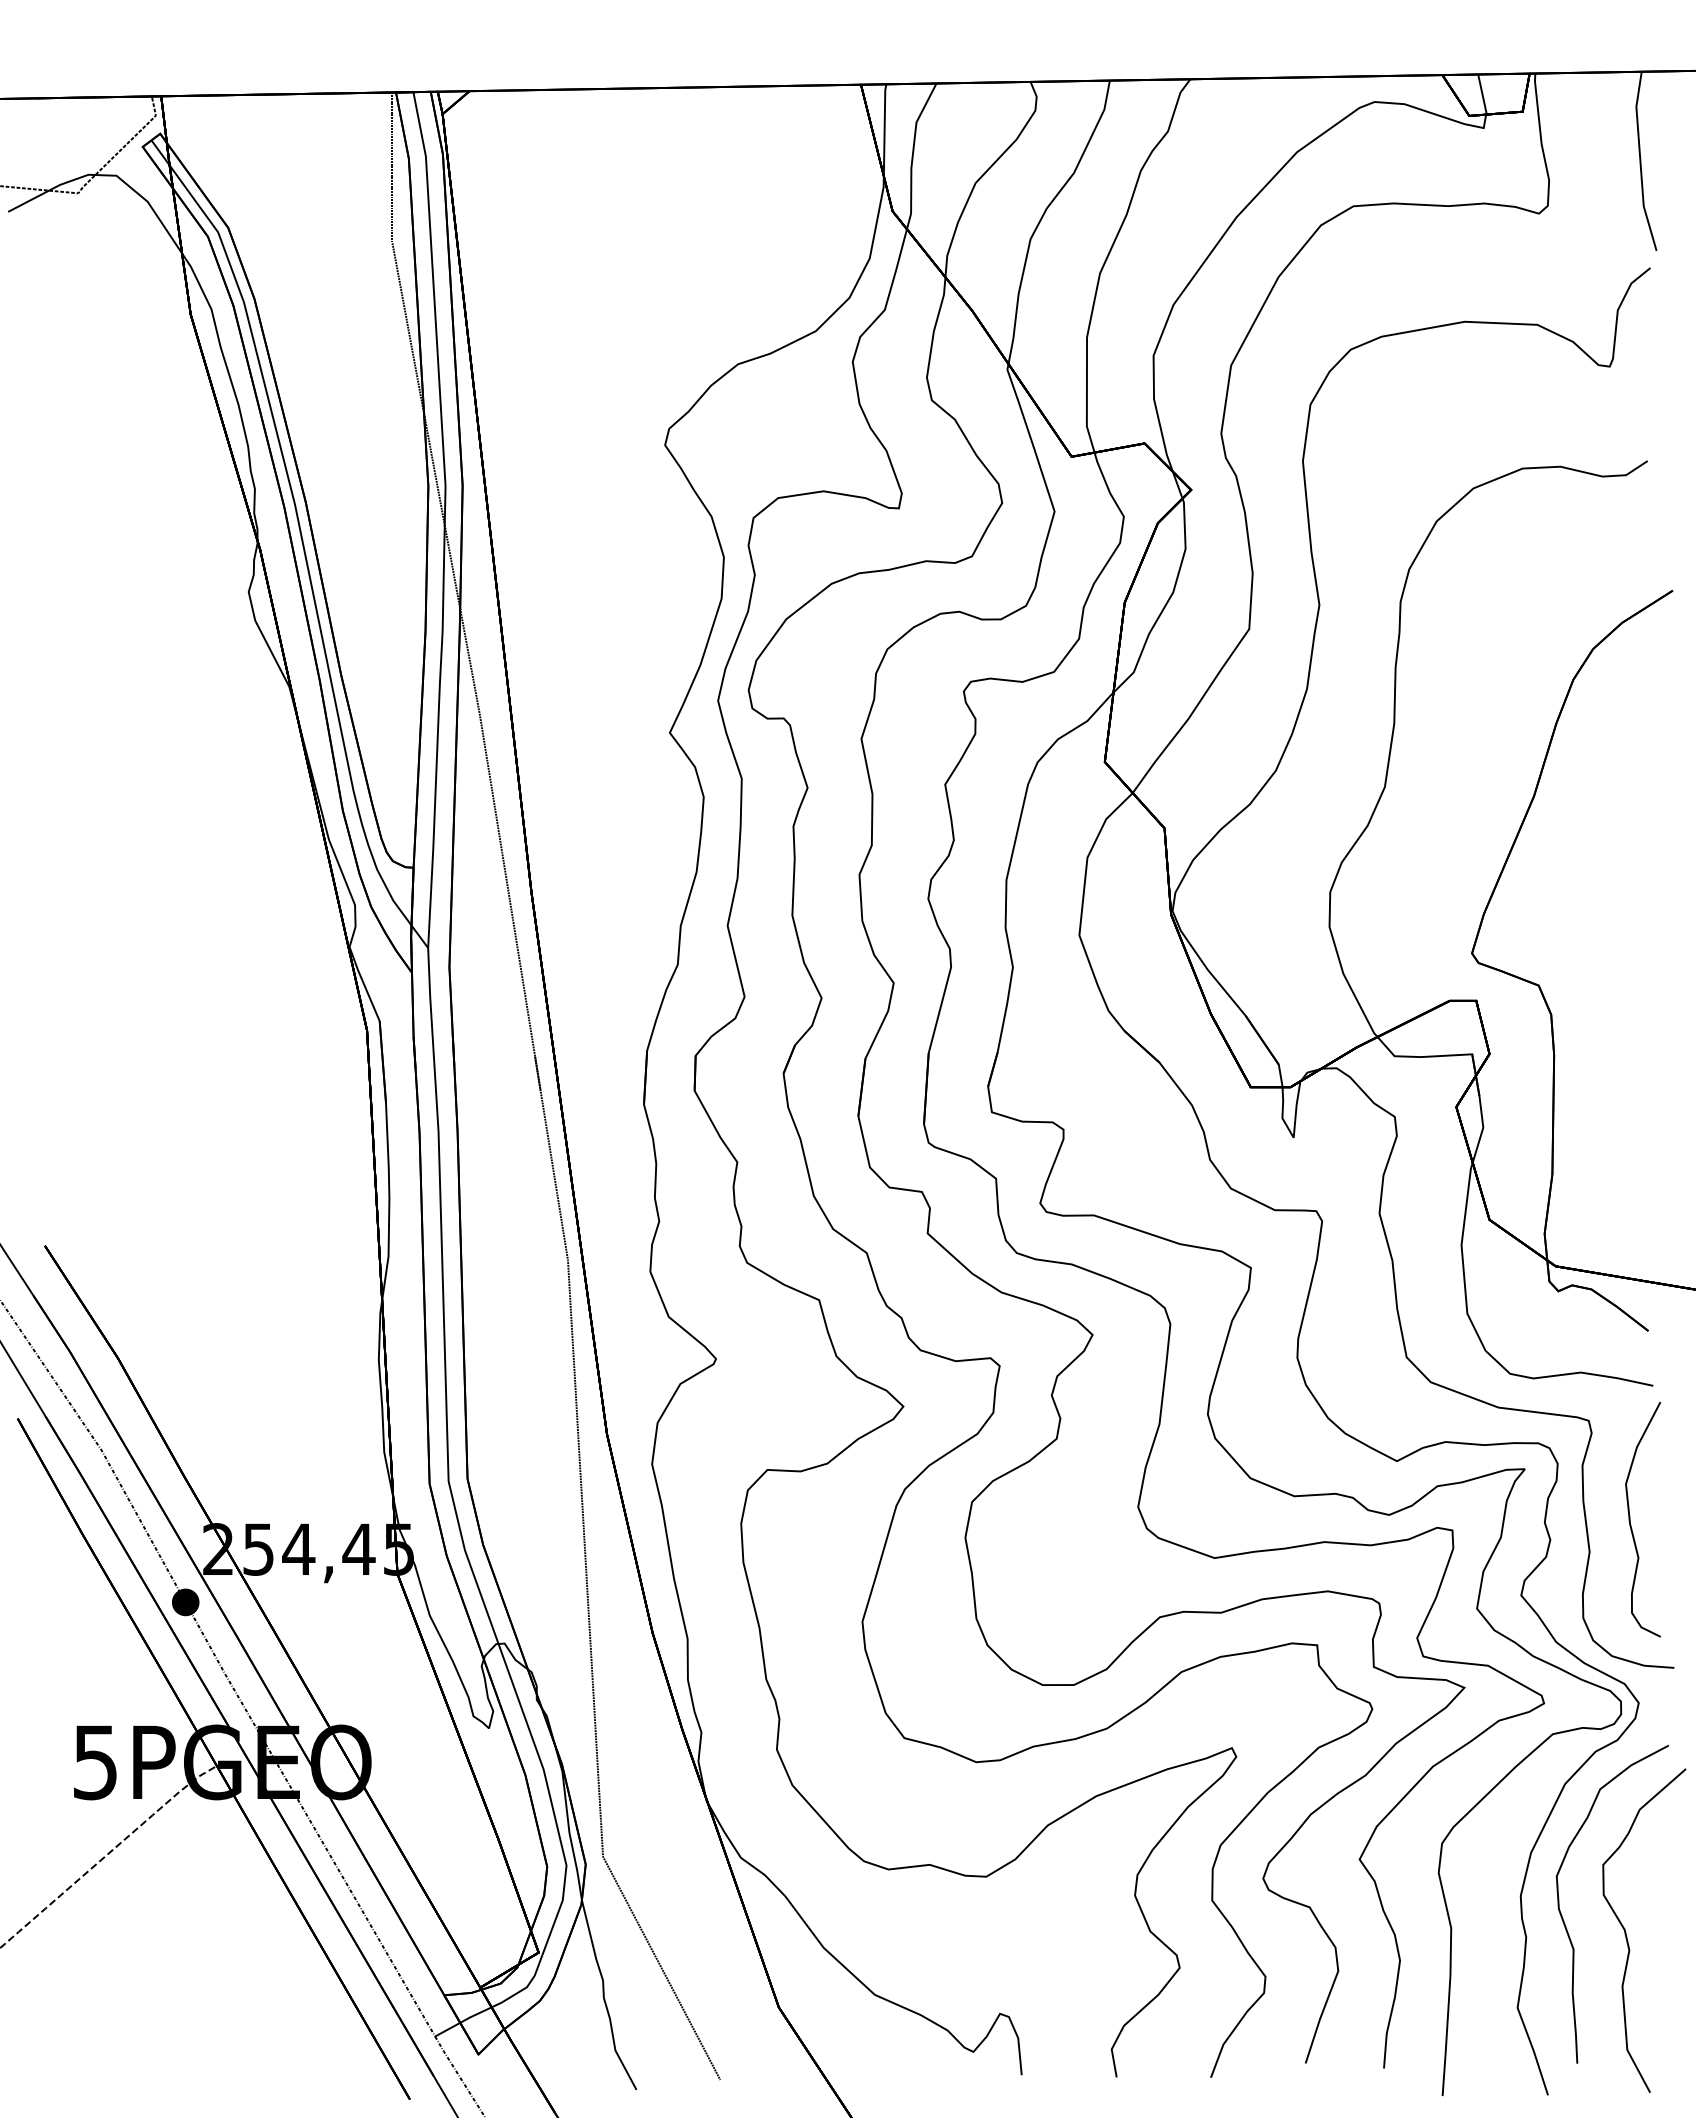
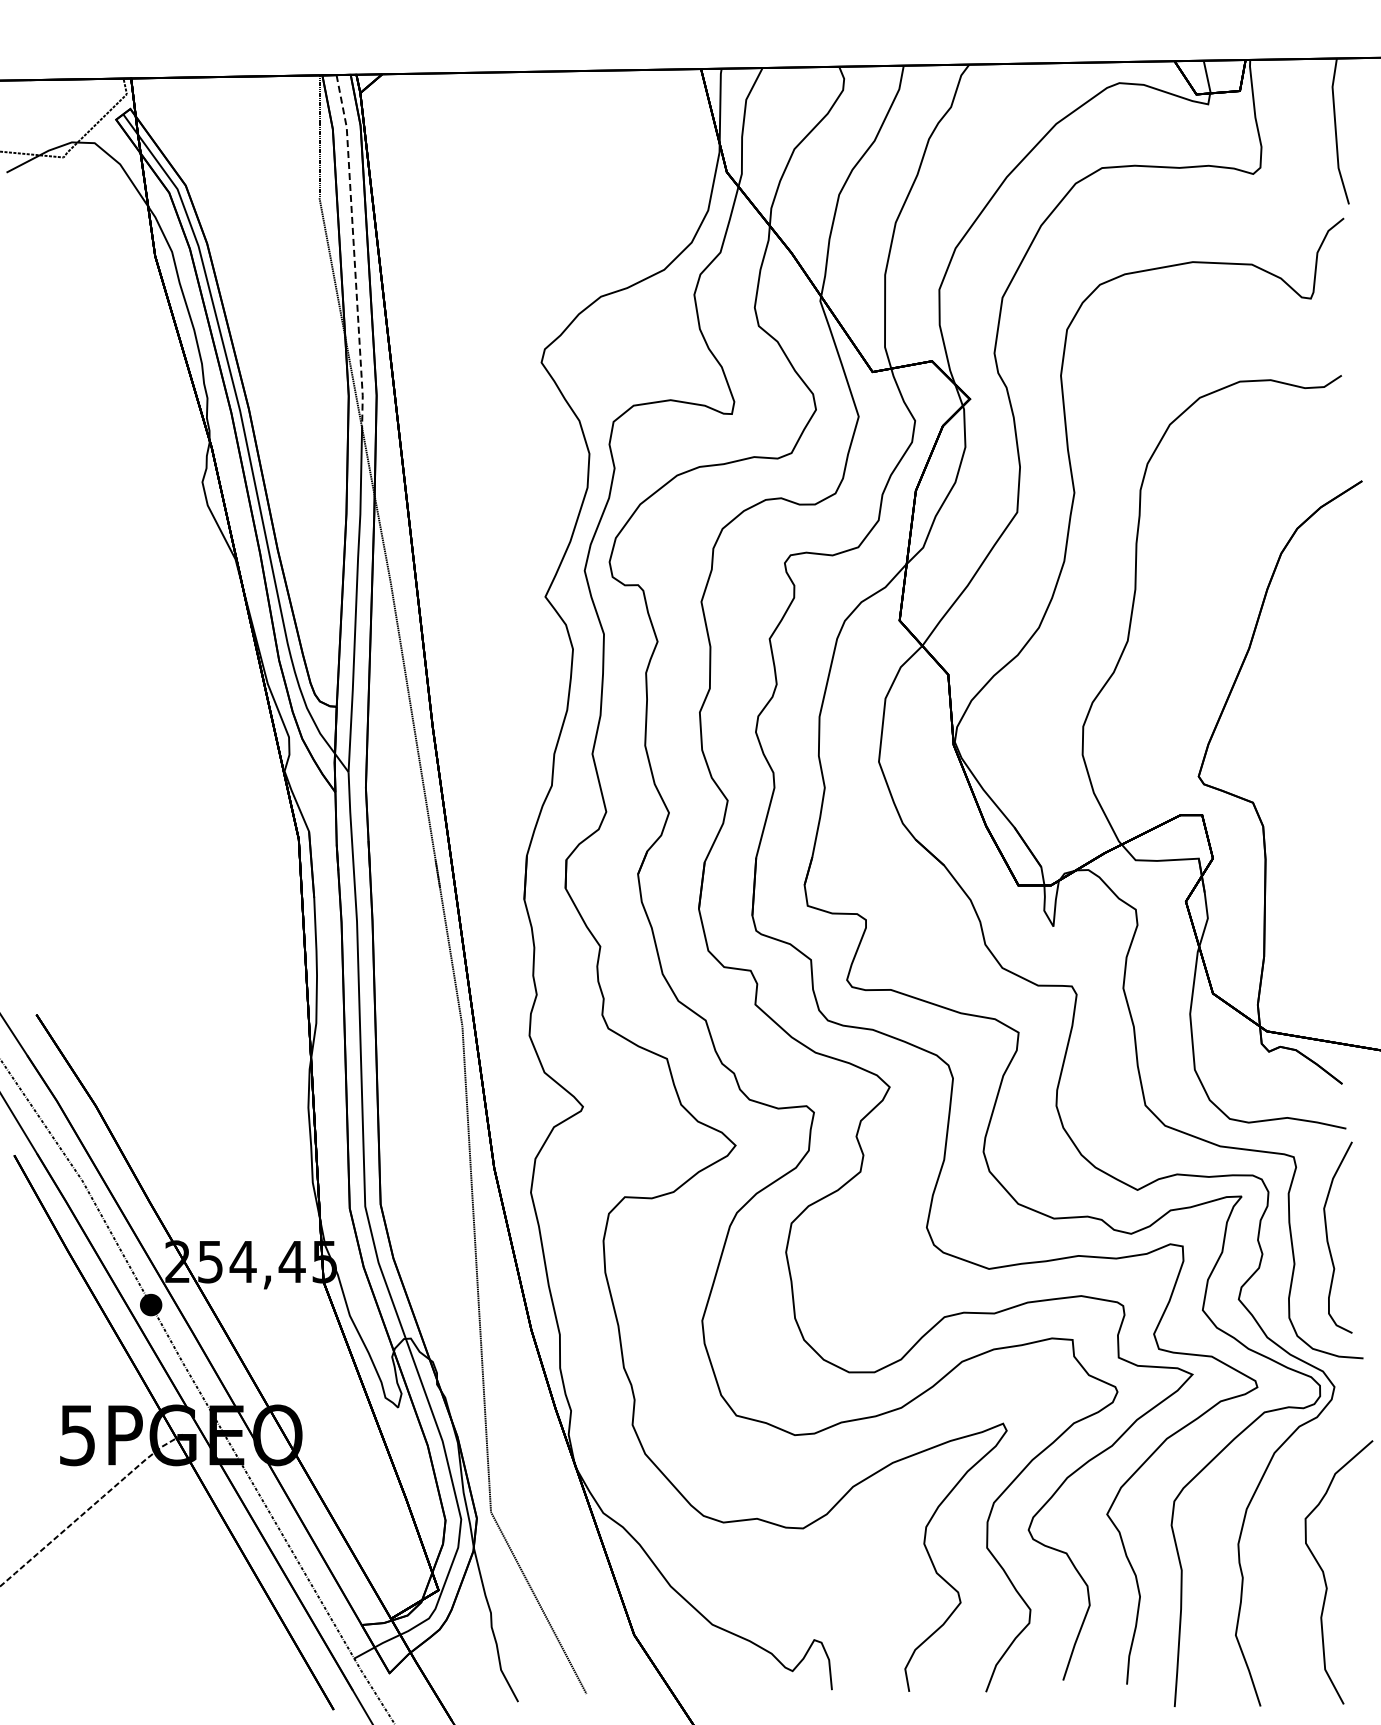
line: (435, 308) -> (354, 251), solid -> dashed
curve: (1563, 1918) -> (1273, 1562), removed

